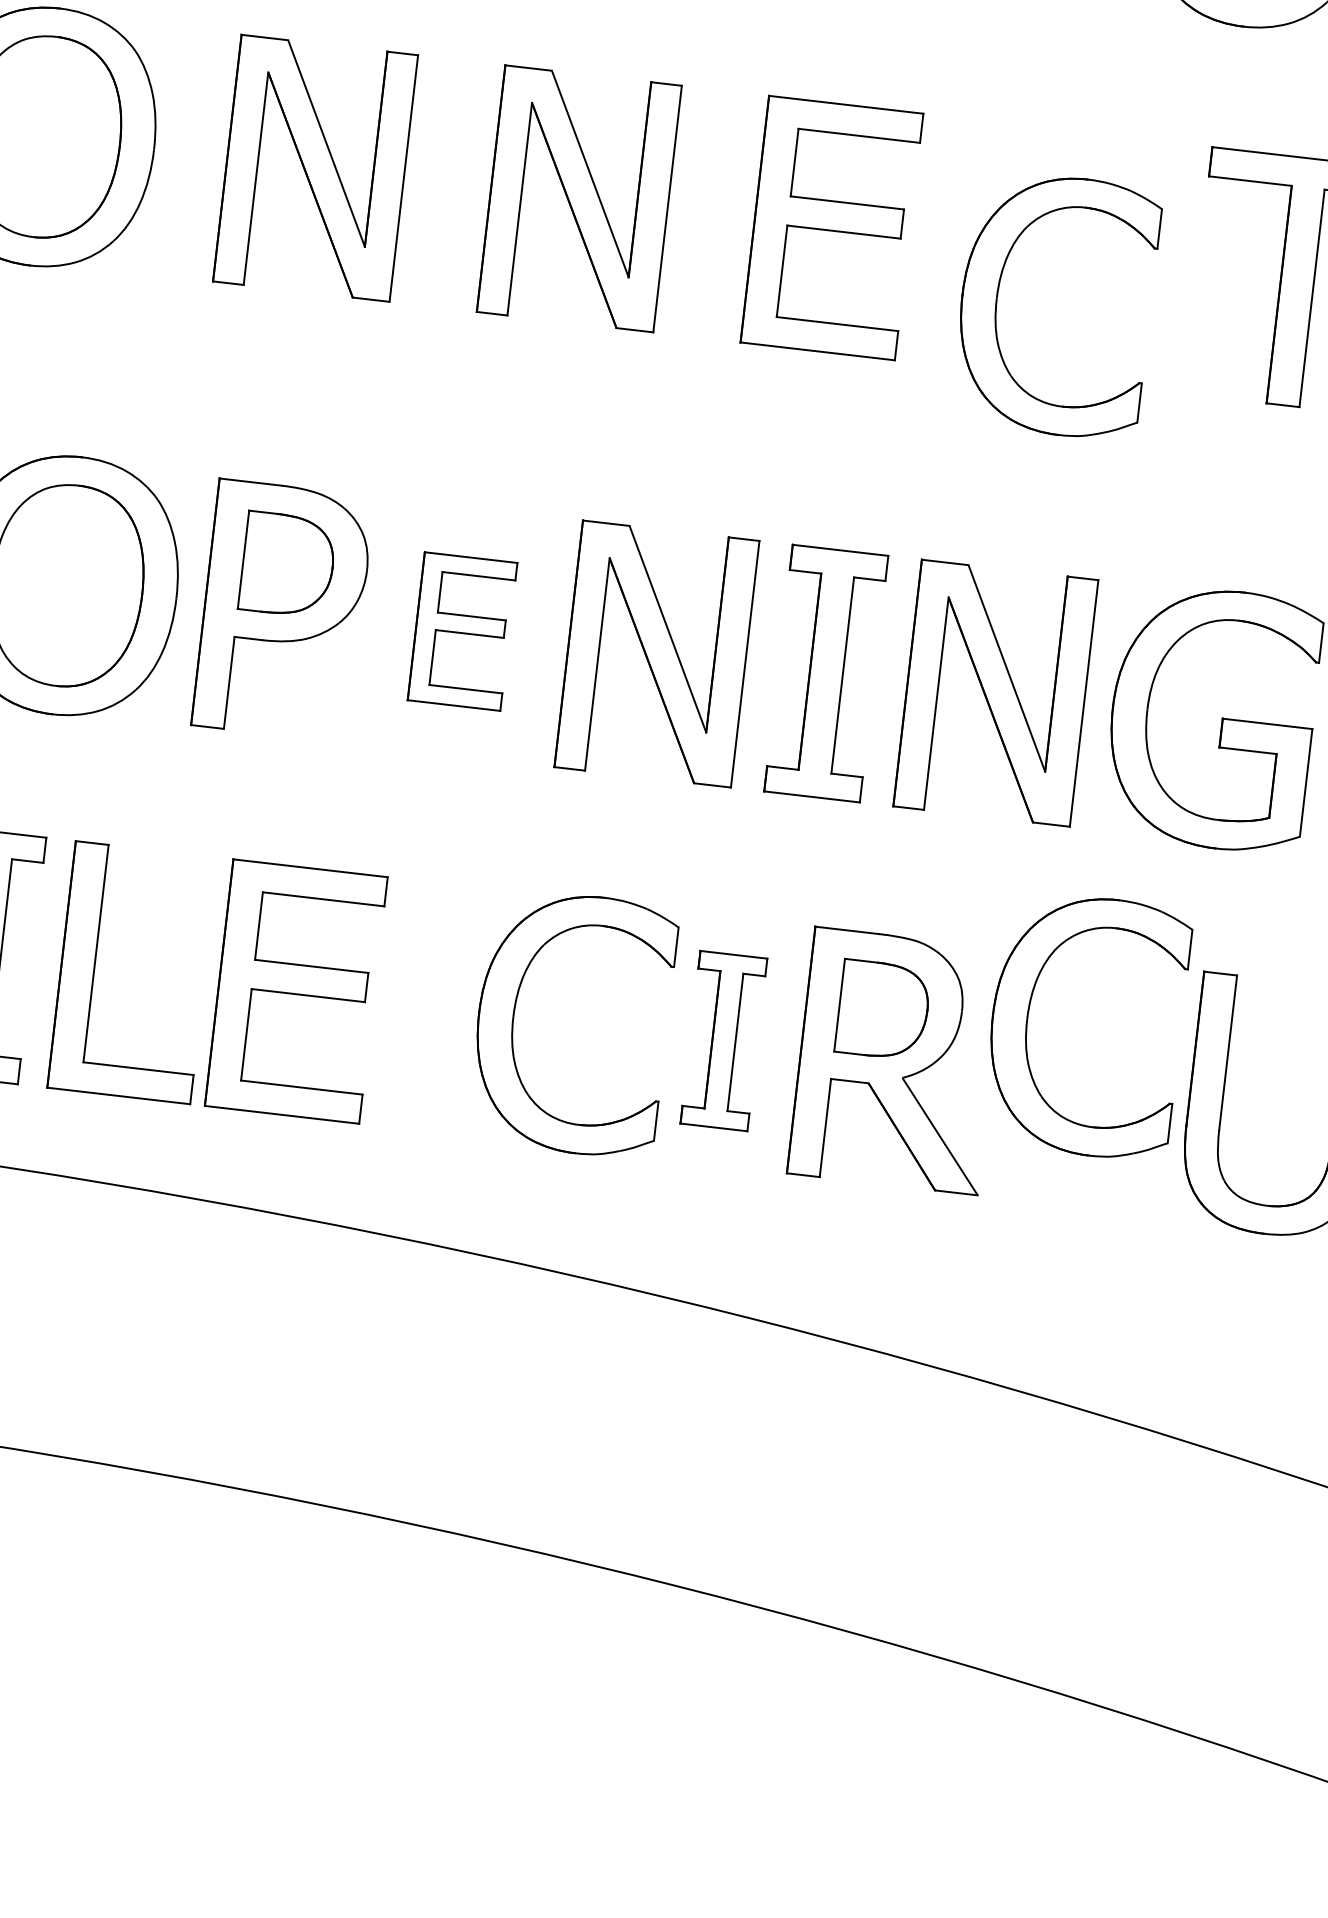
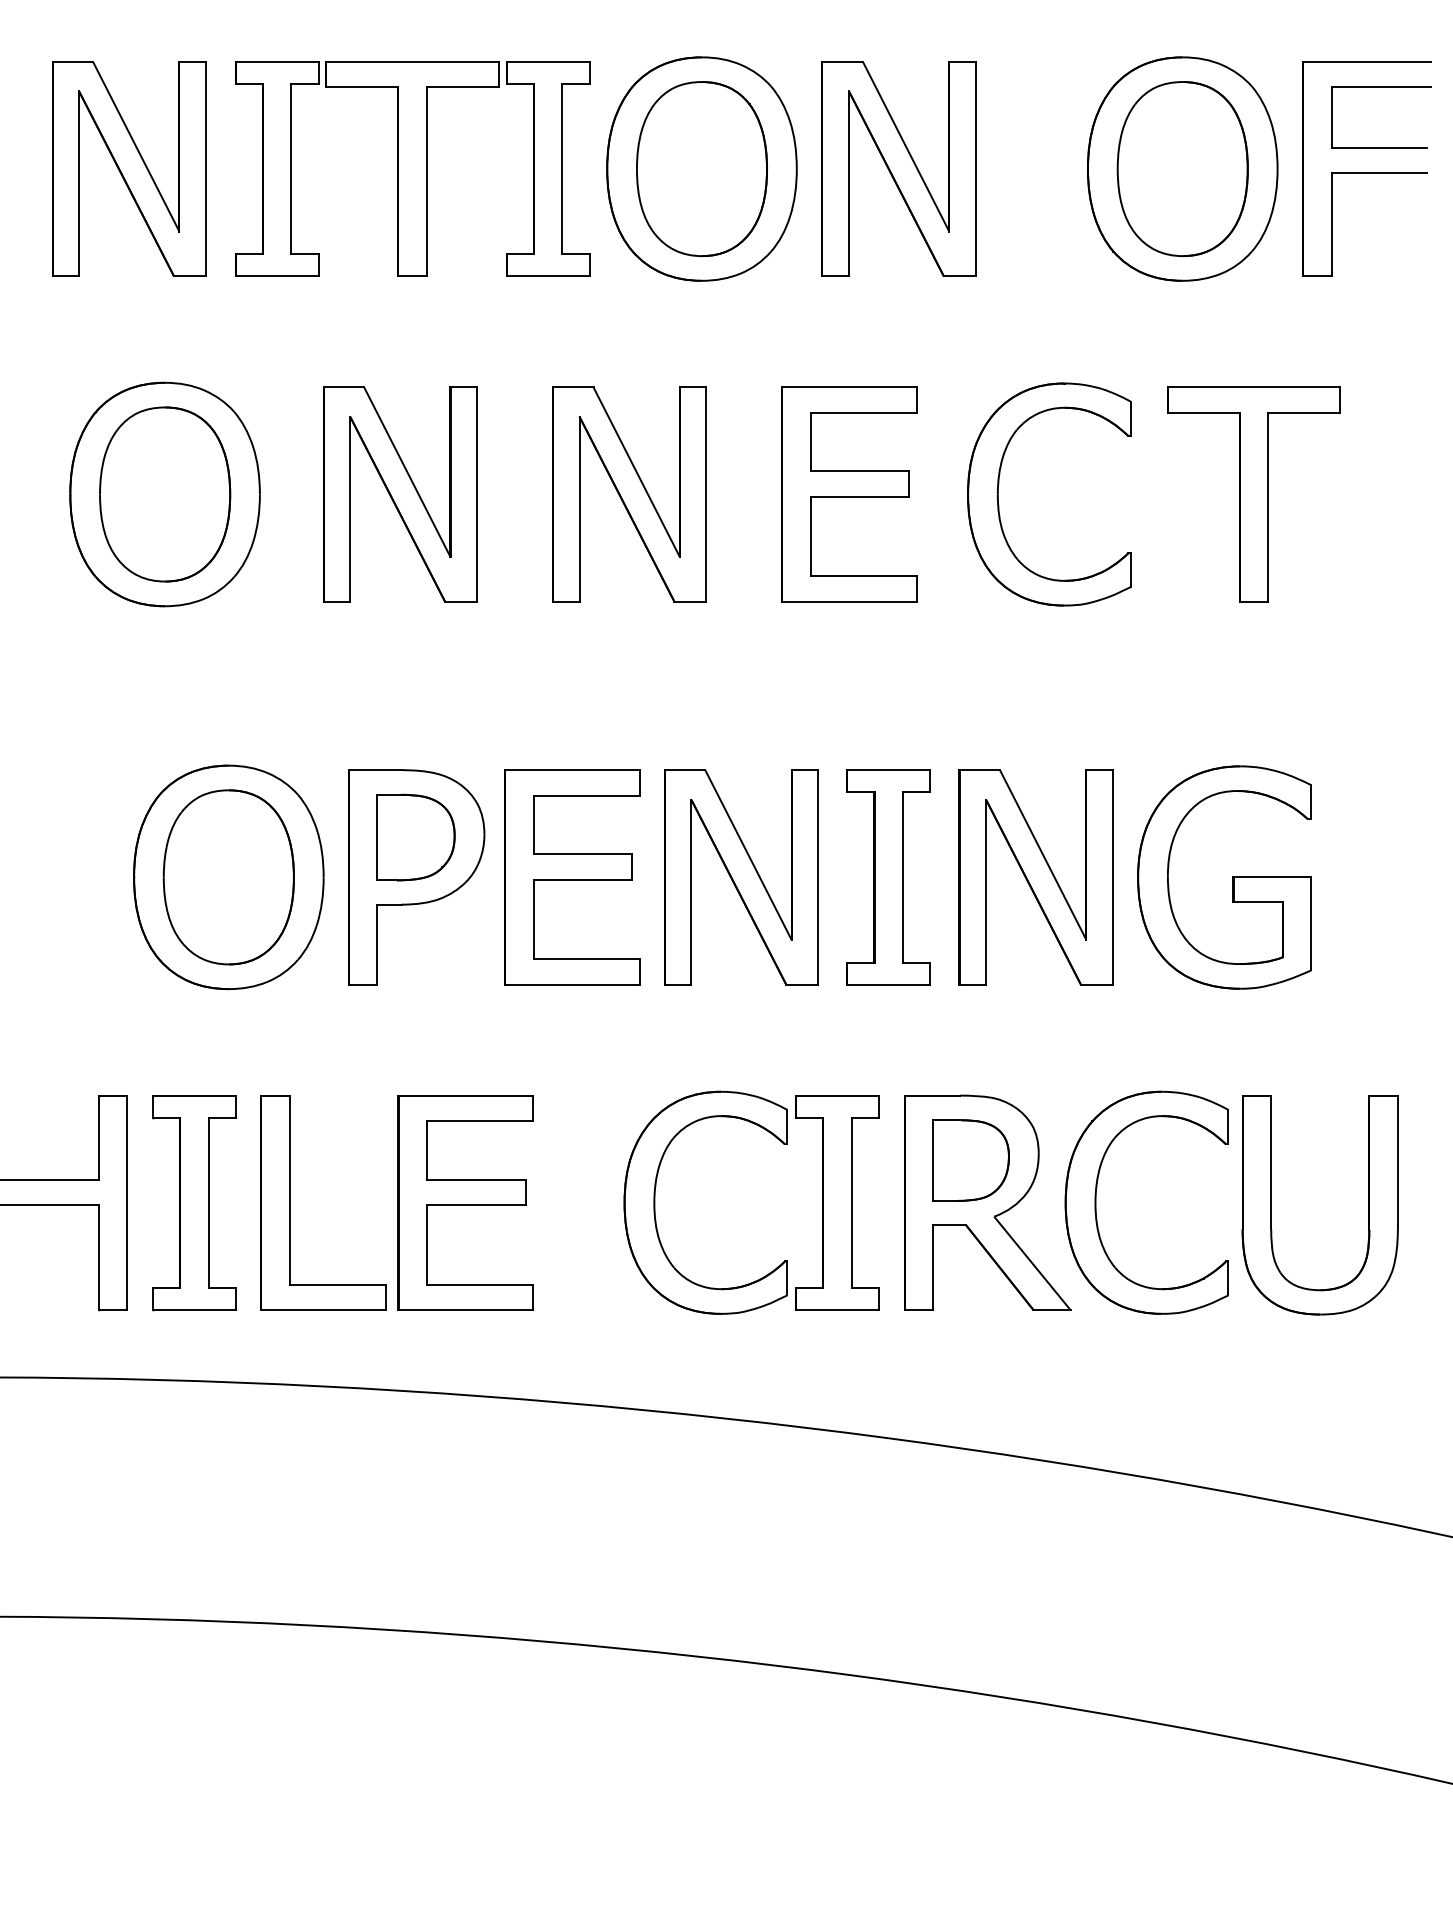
part: (1000, 287) -> (999, 484), moved
part: (462, 631) -> (572, 877), size x1.67
part: (1028, 1018) -> (1096, 1202), moved
part: (724, 1040) -> (837, 1202), size x1.43

